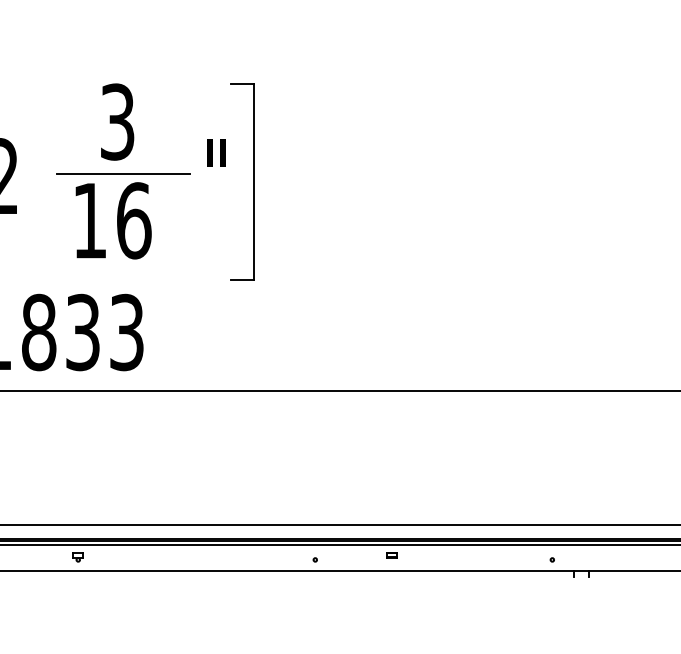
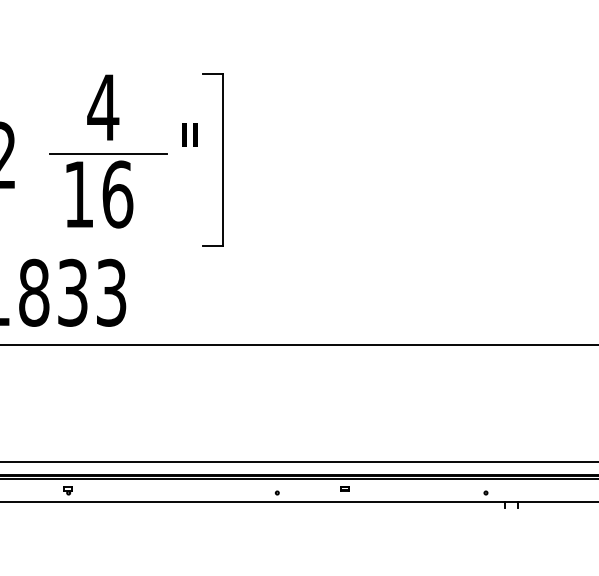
text: (117, 121) -> (103, 107), 3 -> 4

